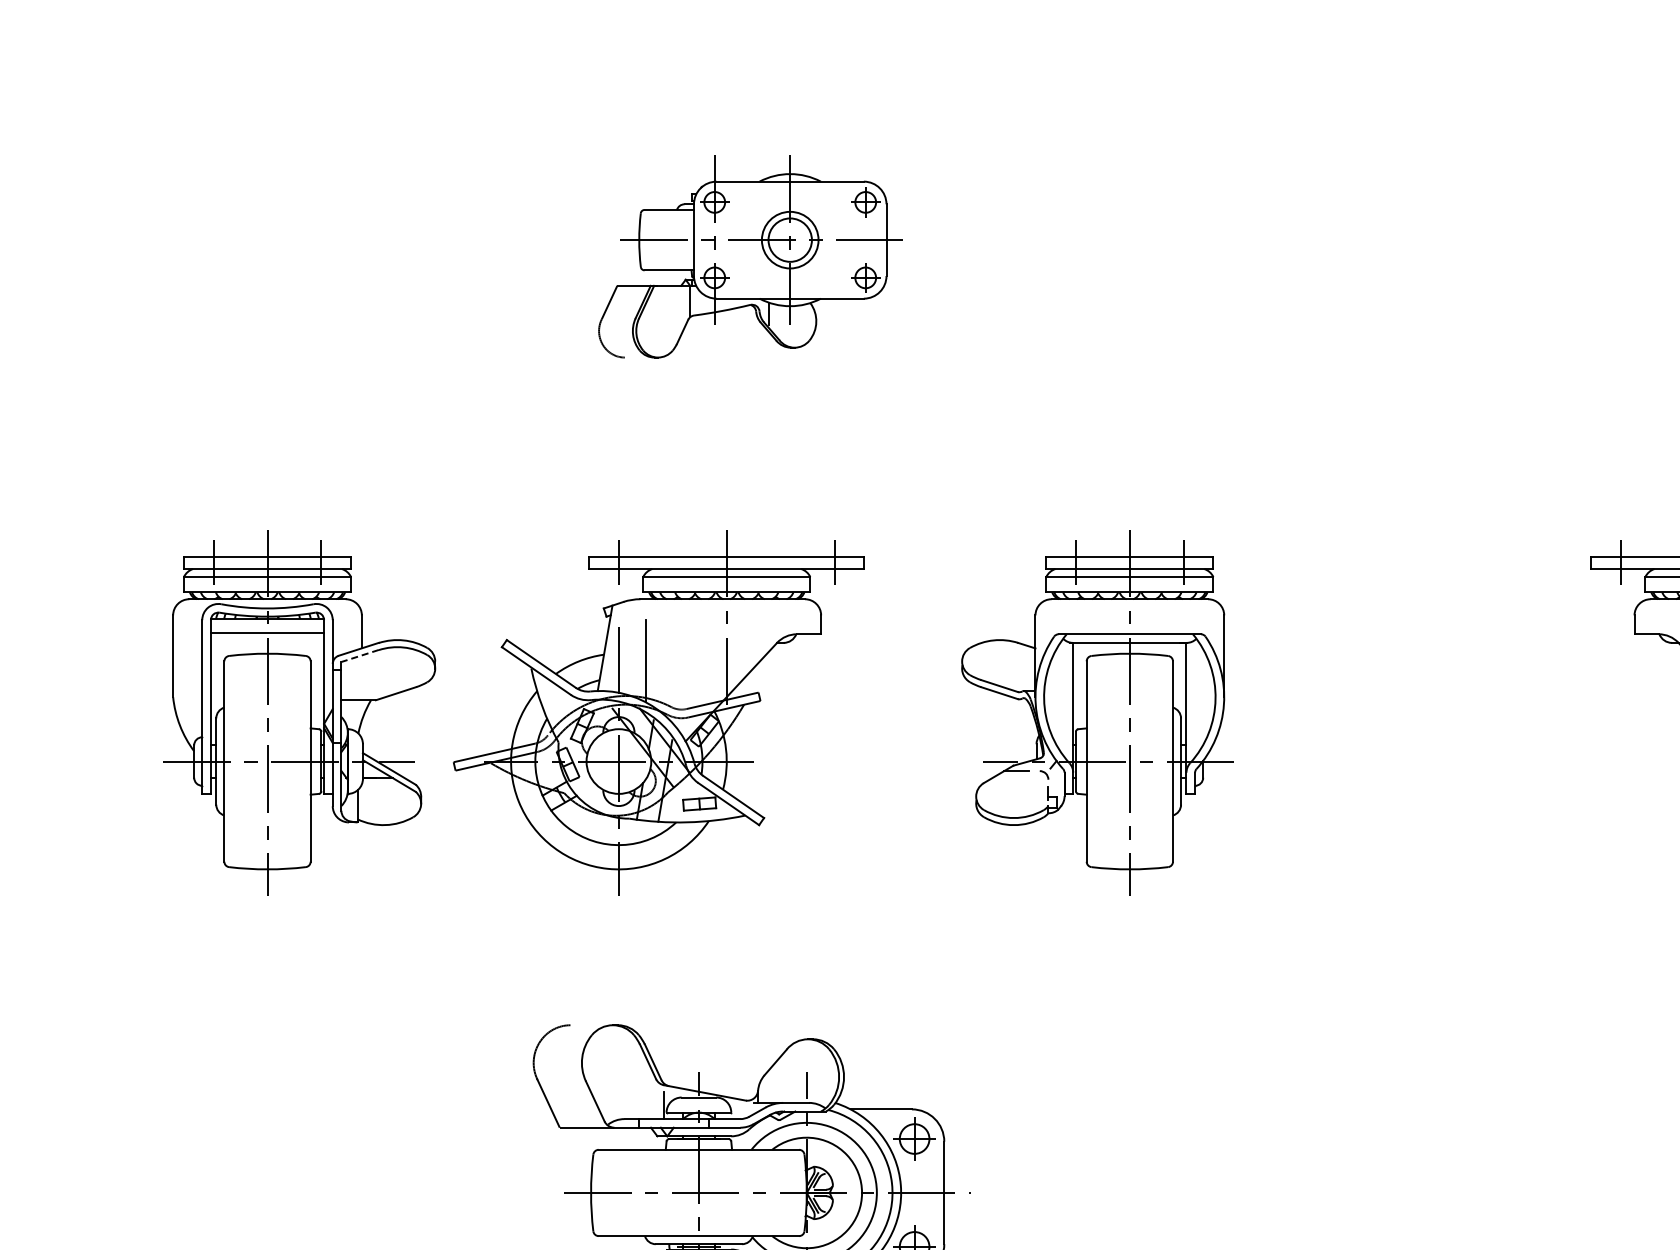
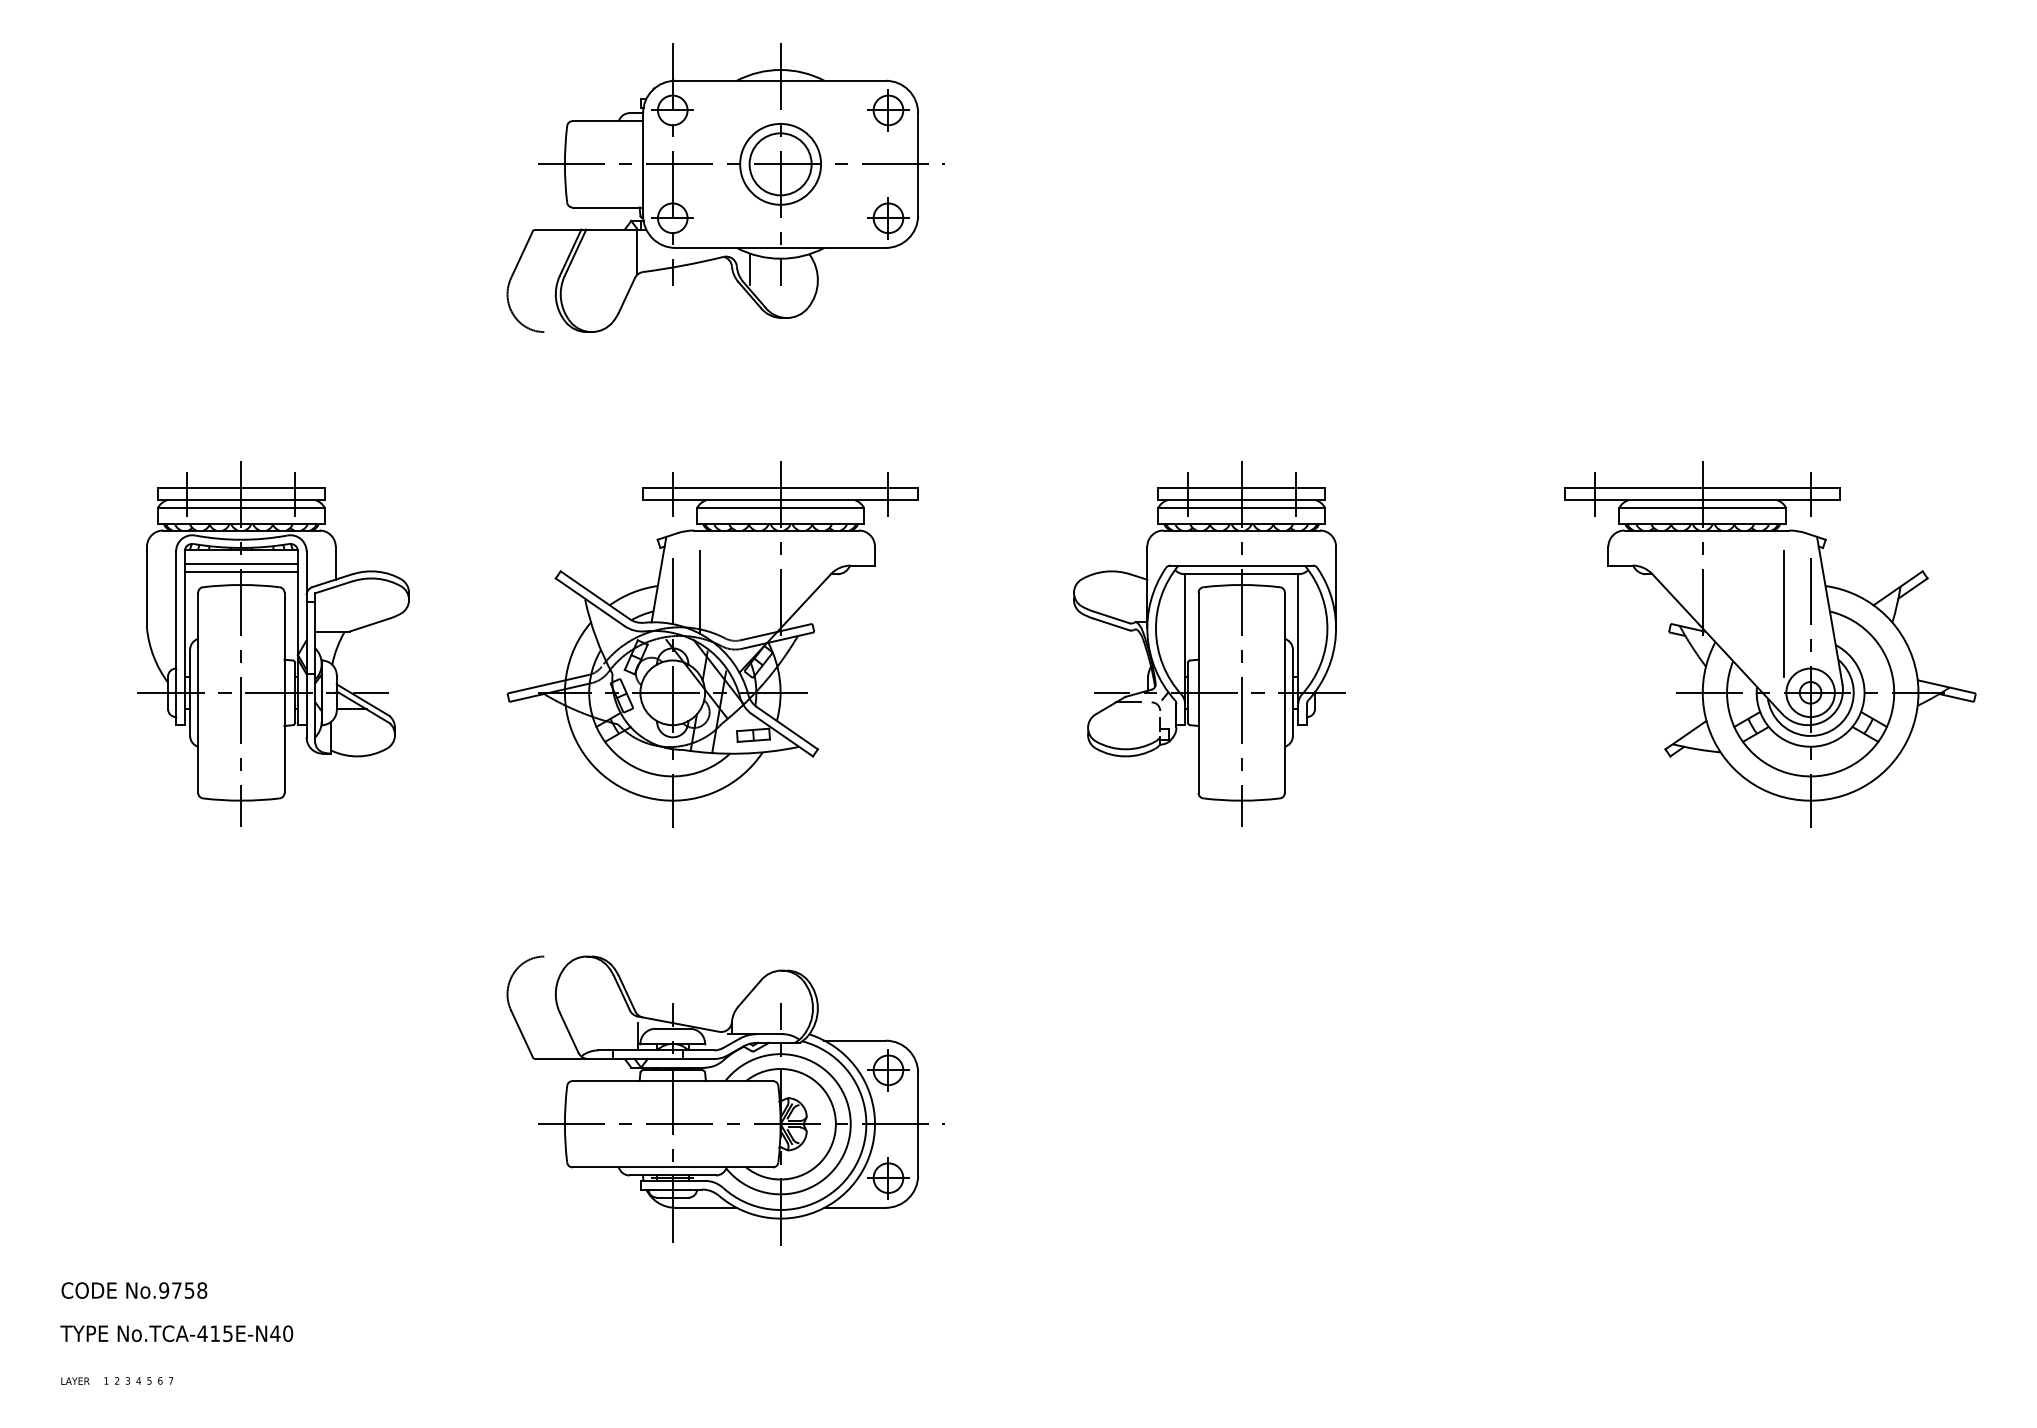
part: (751, 256) -> (725, 187), size x1.43
line: (266, 641) -> (240, 572), added
line: (360, 656) -> (334, 587), dashed -> solid
part: (1097, 712) -> (1209, 643), moved
part: (658, 713) -> (712, 644), moved

